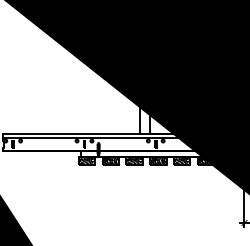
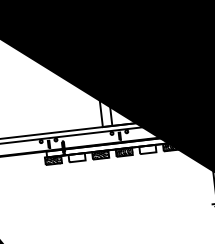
hatch: (110, 160) -> (76, 157), removed
hatch: (181, 160) -> (147, 148), removed

